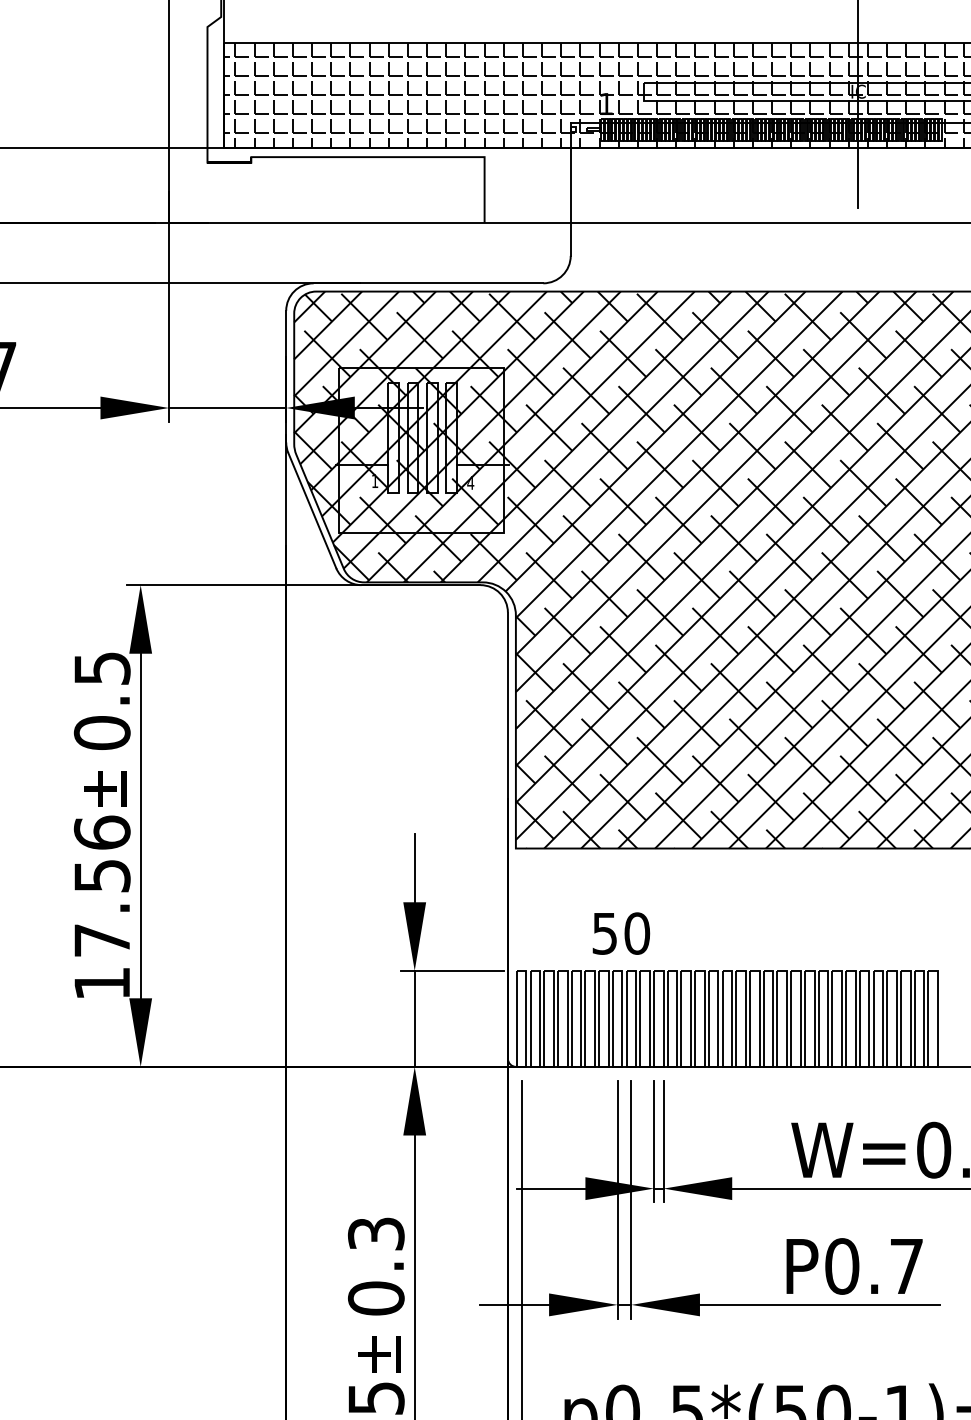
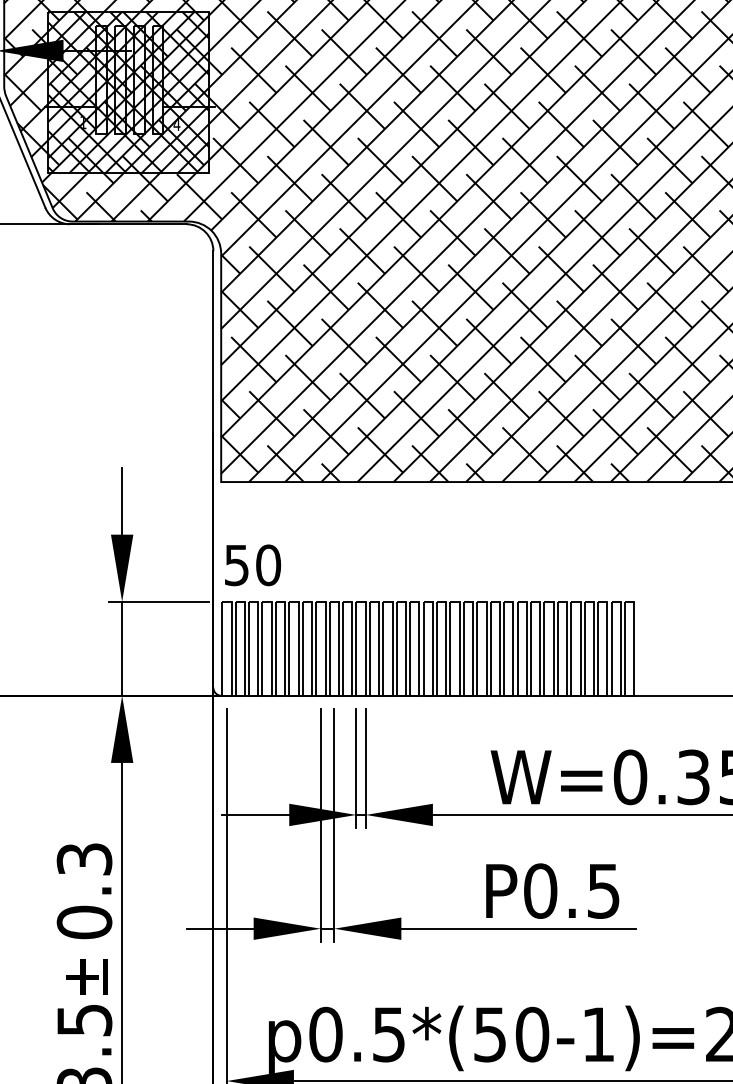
hatch: (421, 450) -> (128, 92), added
text: (621, 933) -> (253, 565), moved
text: (906, 1266) -> (603, 891), P0.7 -> P0.5

